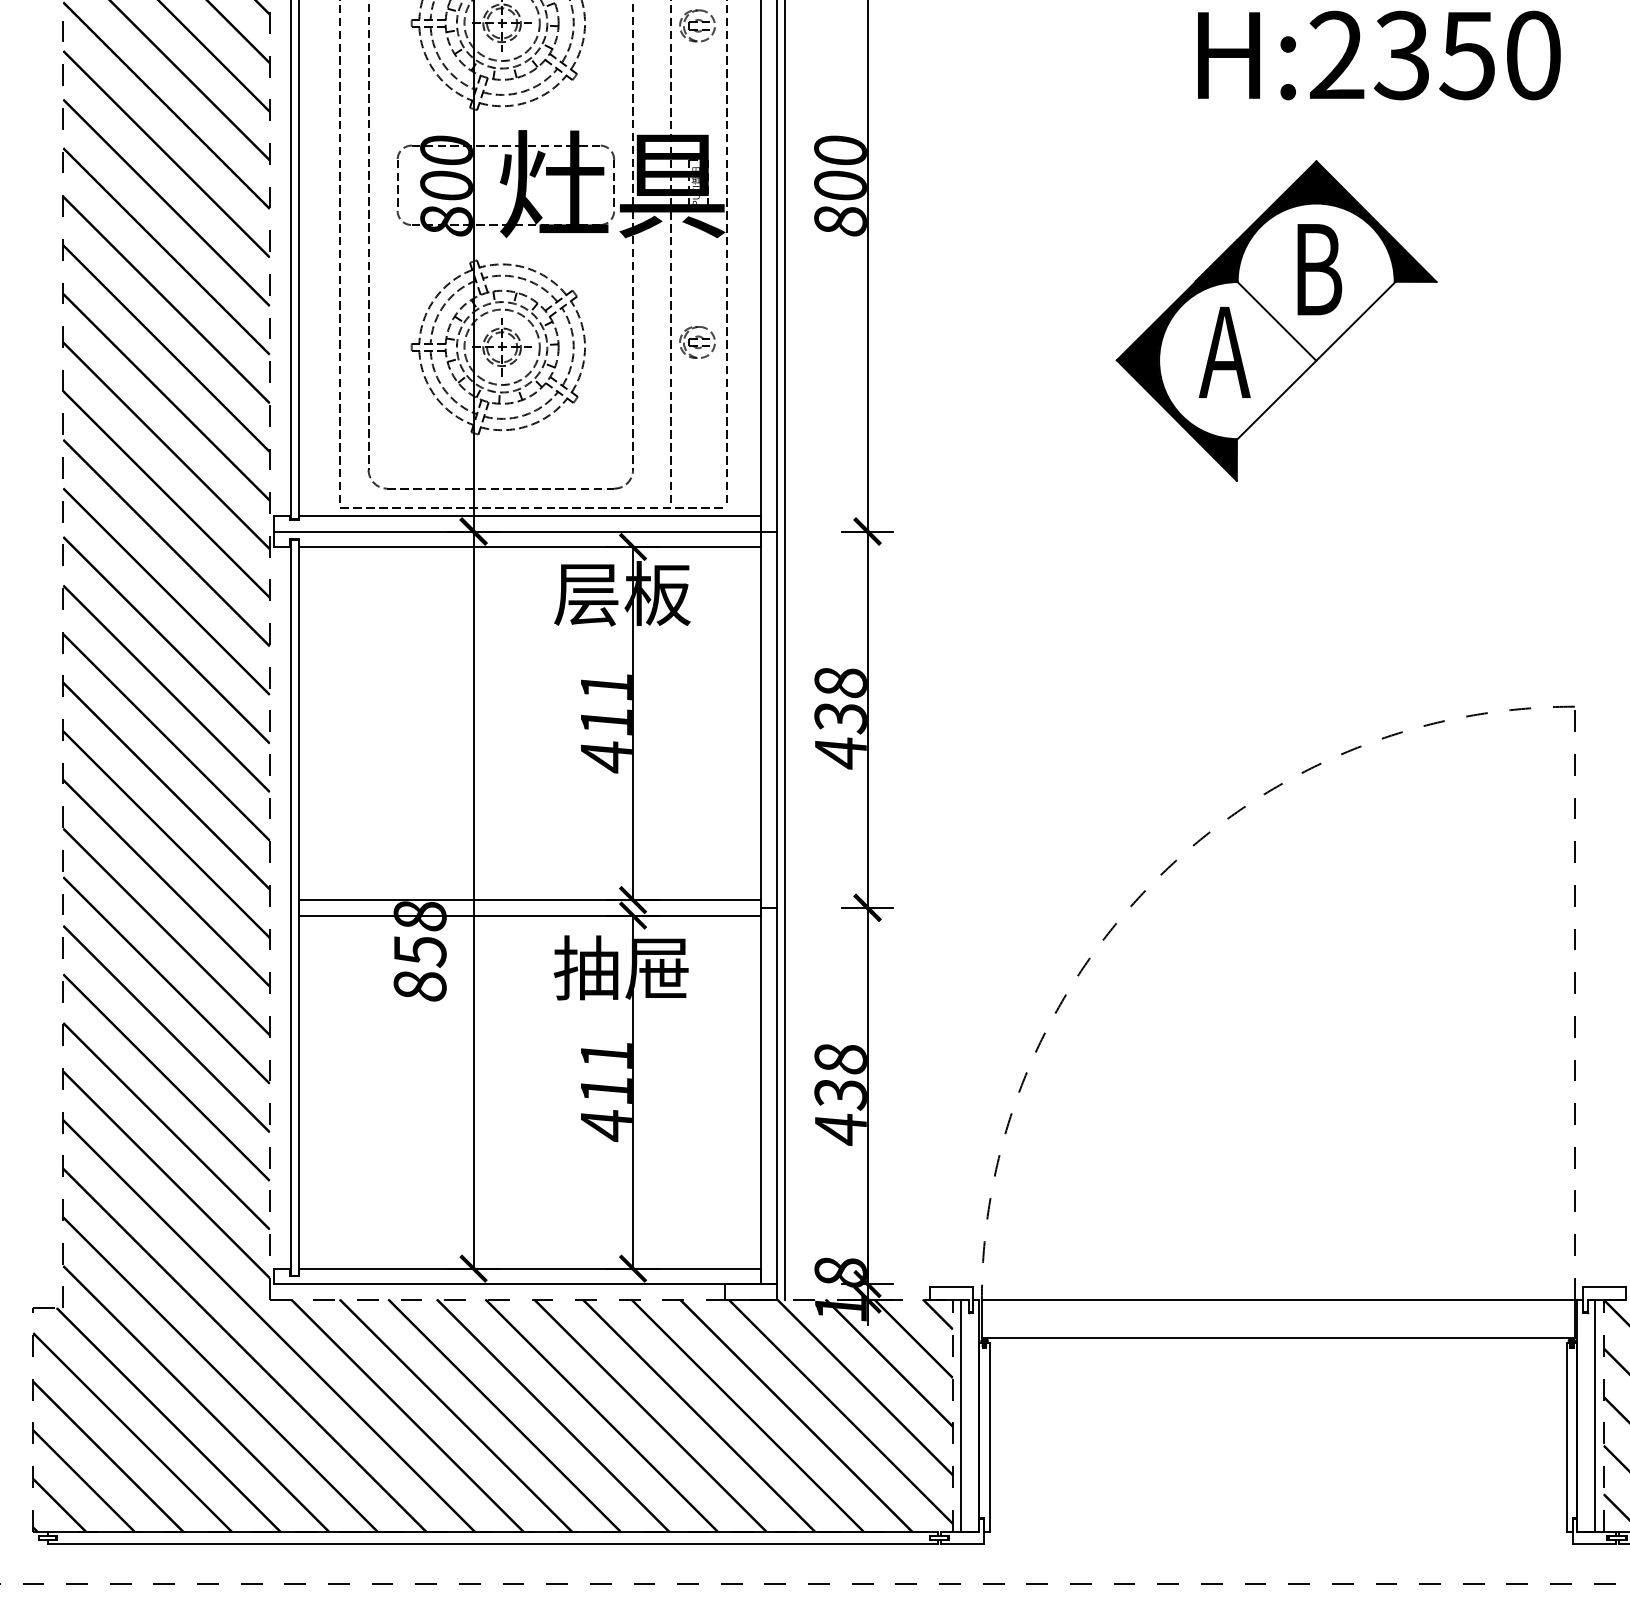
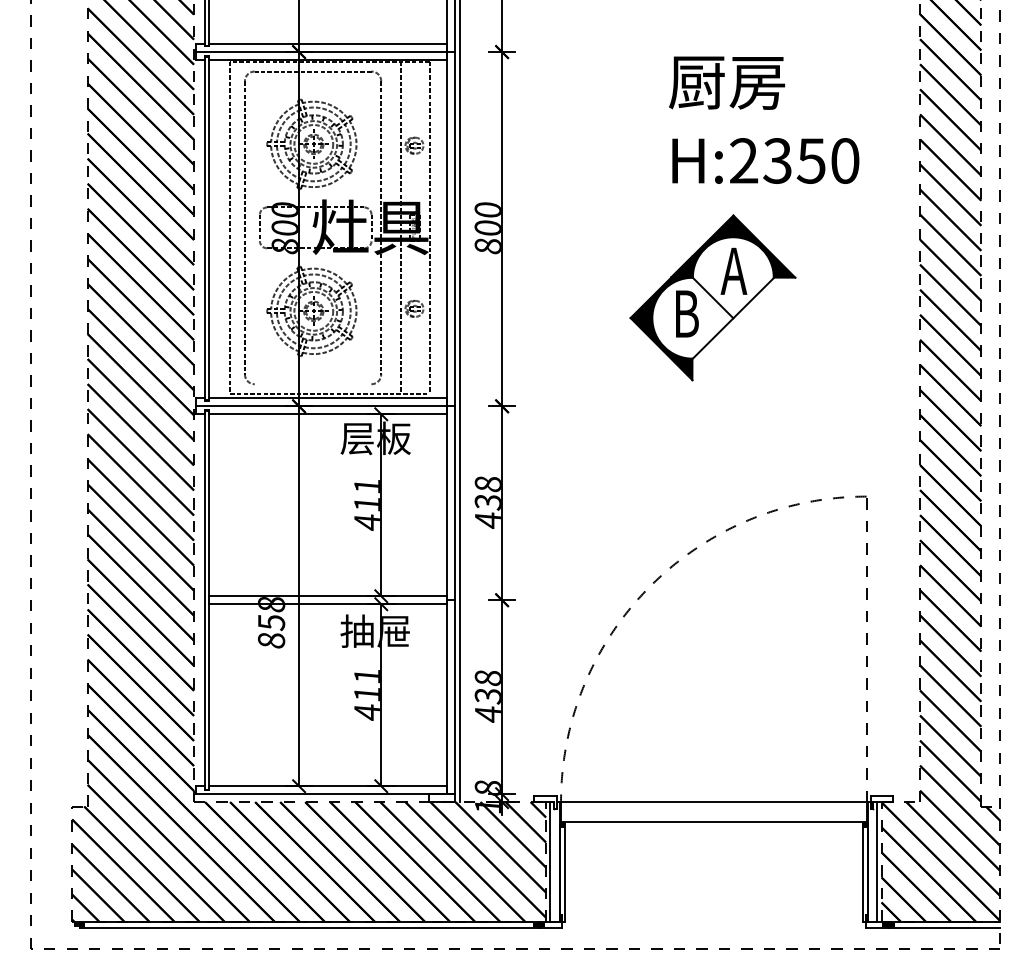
text: (1316, 267) -> (733, 270), B -> A
text: (1225, 351) -> (686, 313), A -> B
line: (499, 489) -> (312, 384), removed

